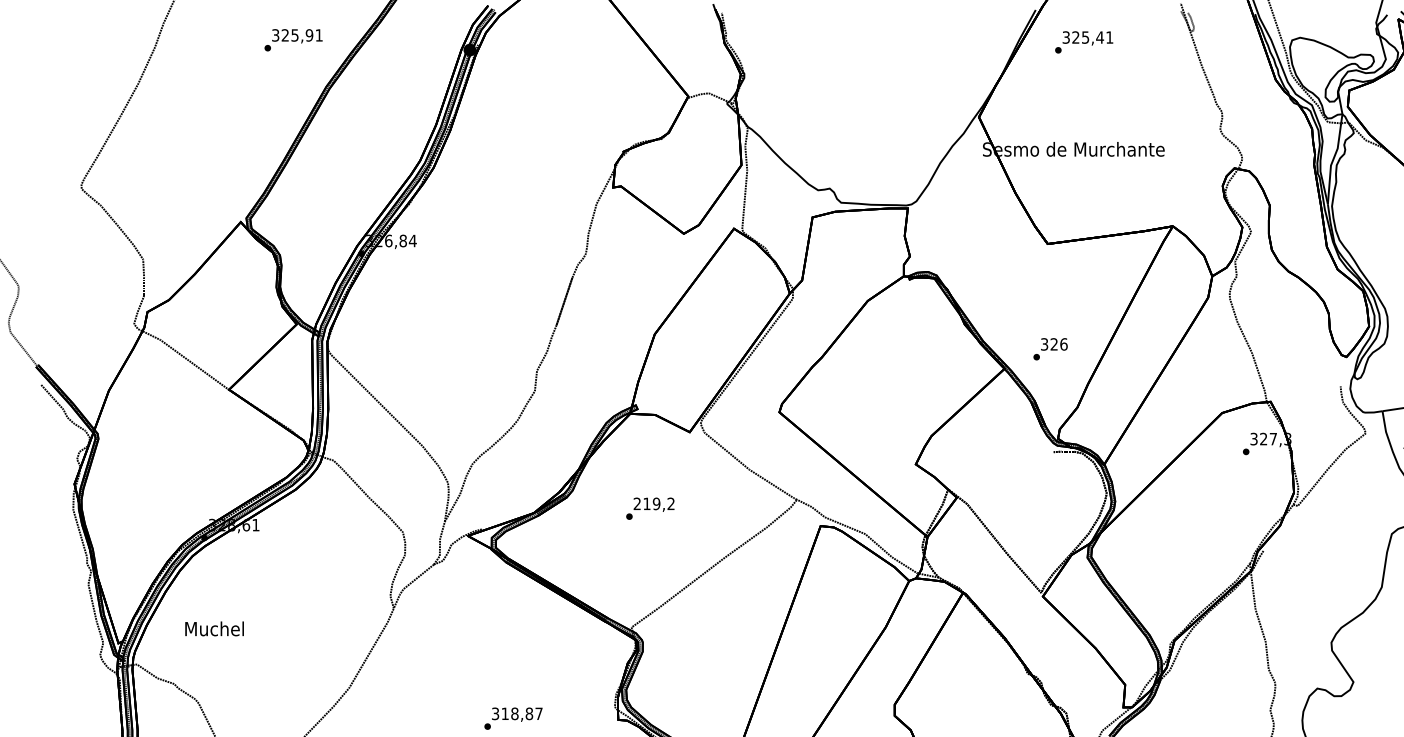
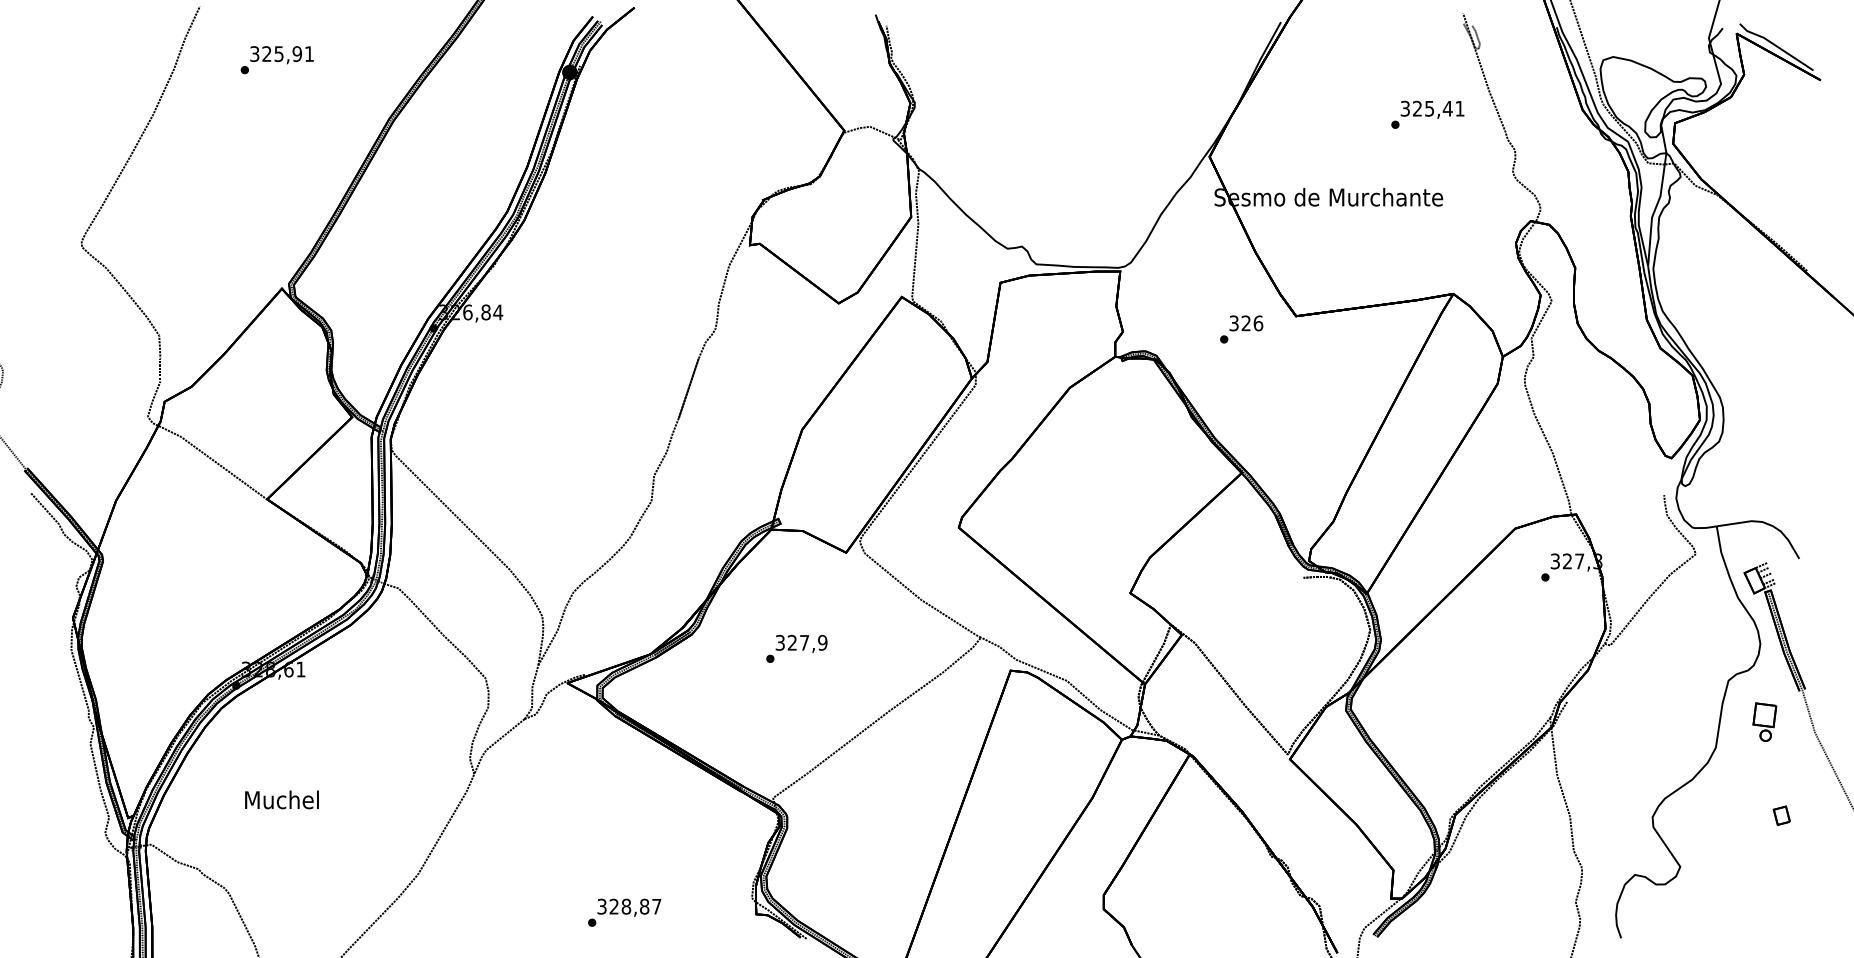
text: (292, 40) -> (276, 60), moved
text: (1083, 42) -> (1427, 114), moved
text: (1050, 349) -> (1241, 329), moved
text: (654, 503) -> (801, 642), 219,2 -> 327,9
text: (214, 628) -> (281, 799), moved
text: (504, 713) -> (613, 906), 318,87 -> 328,87

